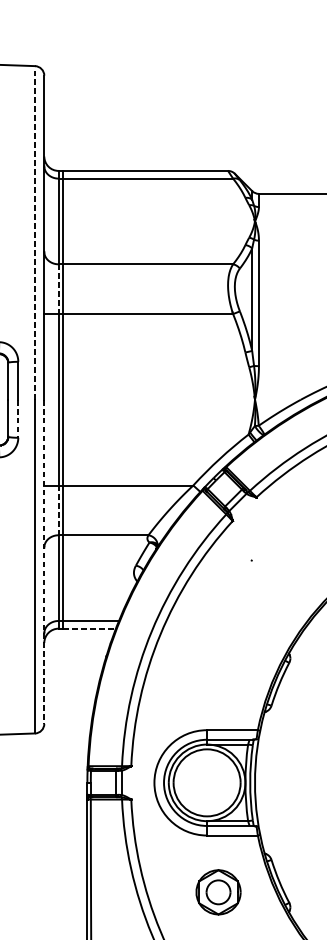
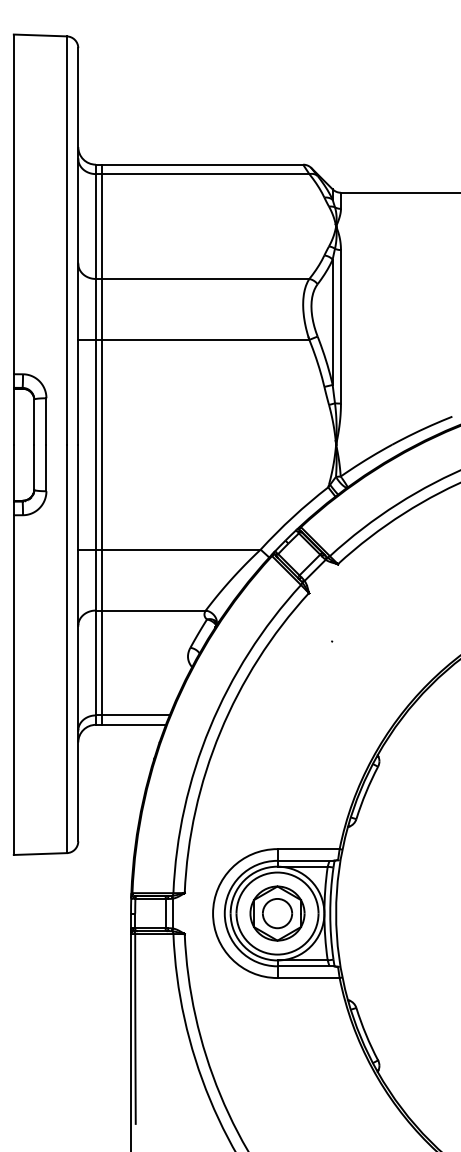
line: (34, 232) -> (66, 240), dashed -> solid
line: (58, 289) -> (95, 309), dashed -> solid
line: (18, 419) -> (46, 468), dashed -> solid
line: (58, 510) -> (95, 580), dashed -> solid
line: (44, 562) -> (78, 643), dashed -> solid
line: (90, 628) -> (134, 724), dashed -> solid
part: (218, 892) -> (277, 913), moved

